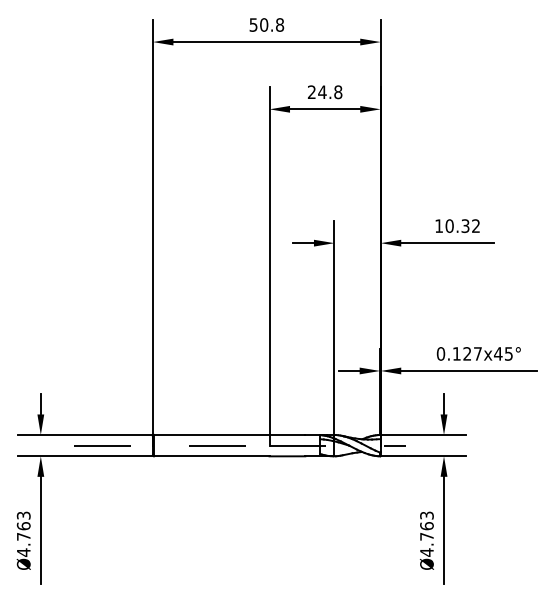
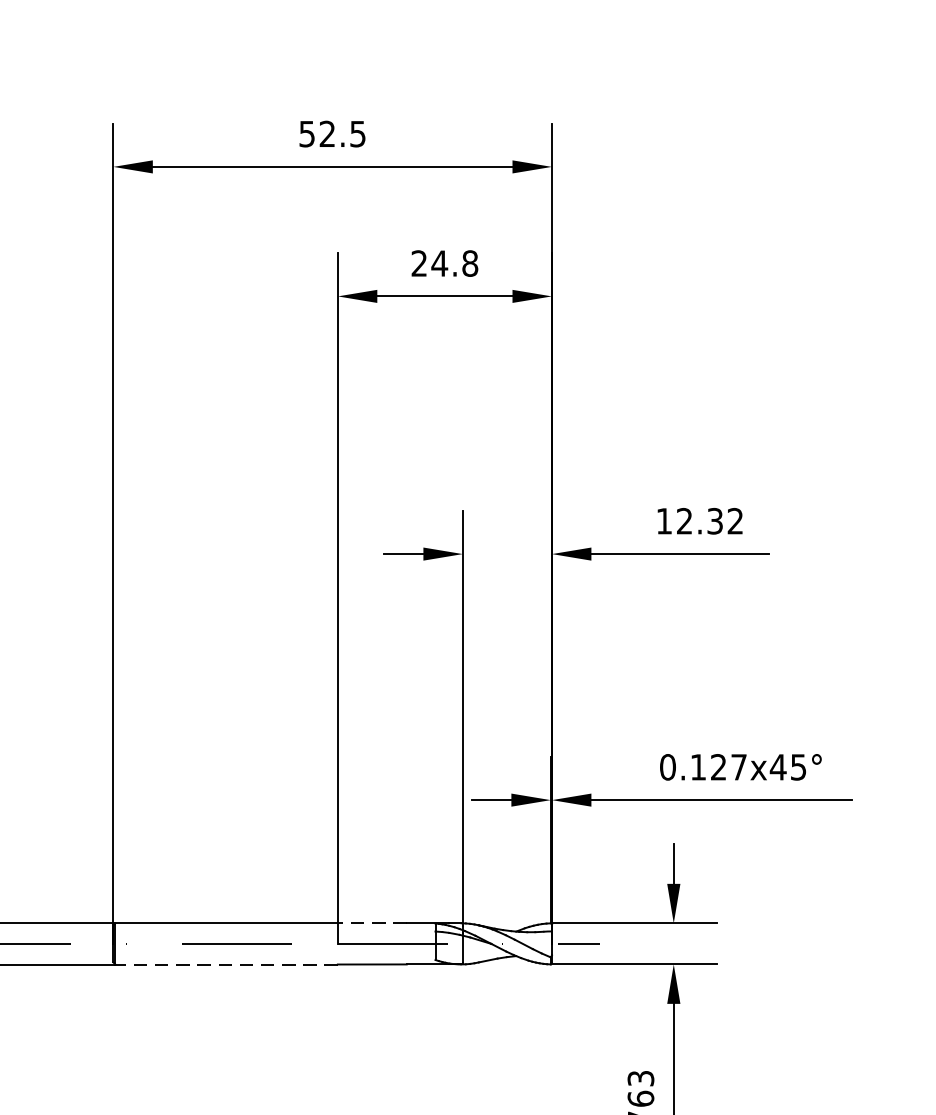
text: (272, 24) -> (343, 133), 50.8 -> 52.5
text: (449, 225) -> (684, 520), 10.32 -> 12.32
line: (287, 434) -> (372, 922), solid -> dashed
line: (211, 456) -> (226, 964), solid -> dashed

